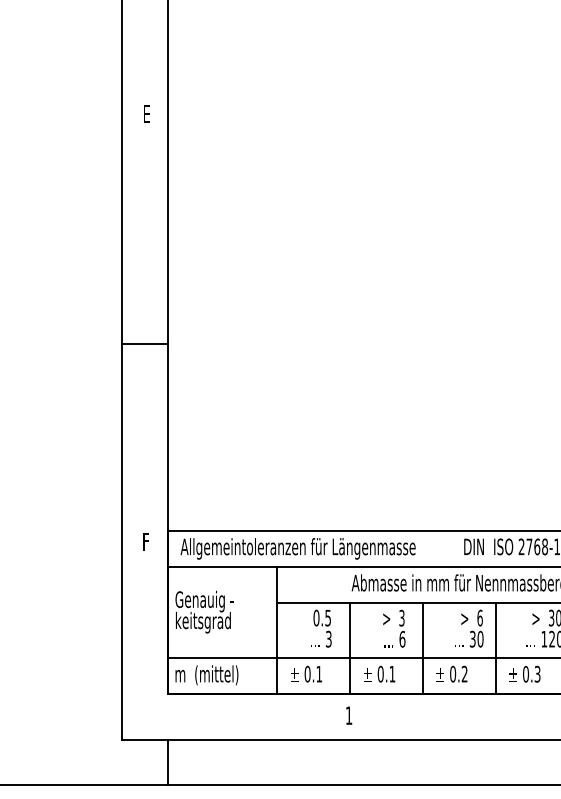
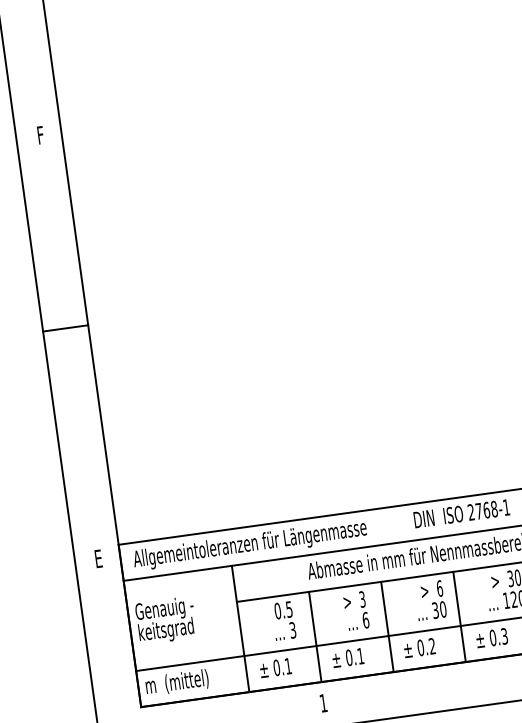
text: (147, 114) -> (41, 135), E -> F
line: (144, 343) -> (64, 328), moved
text: (146, 542) -> (99, 559), F -> E

